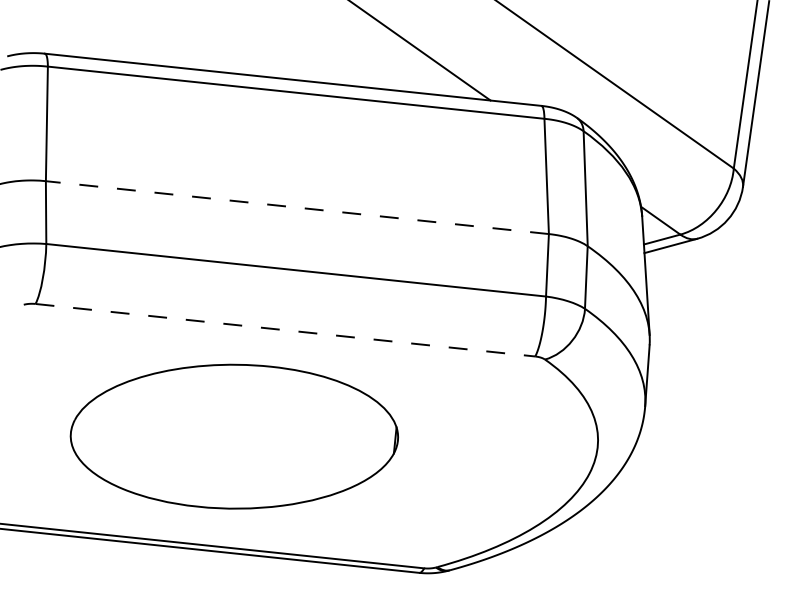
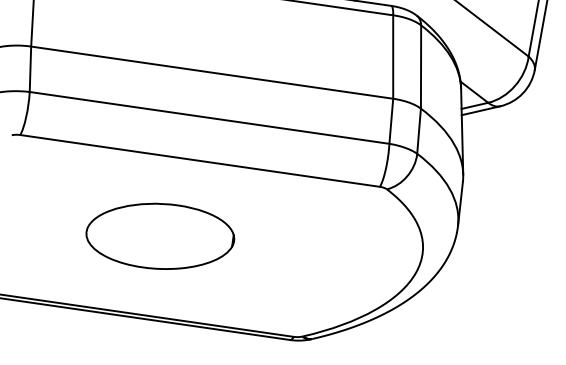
line: (297, 207) -> (212, 72), dashed -> solid
line: (285, 330) -> (200, 161), dashed -> solid
part: (234, 436) -> (160, 236), size x0.62

